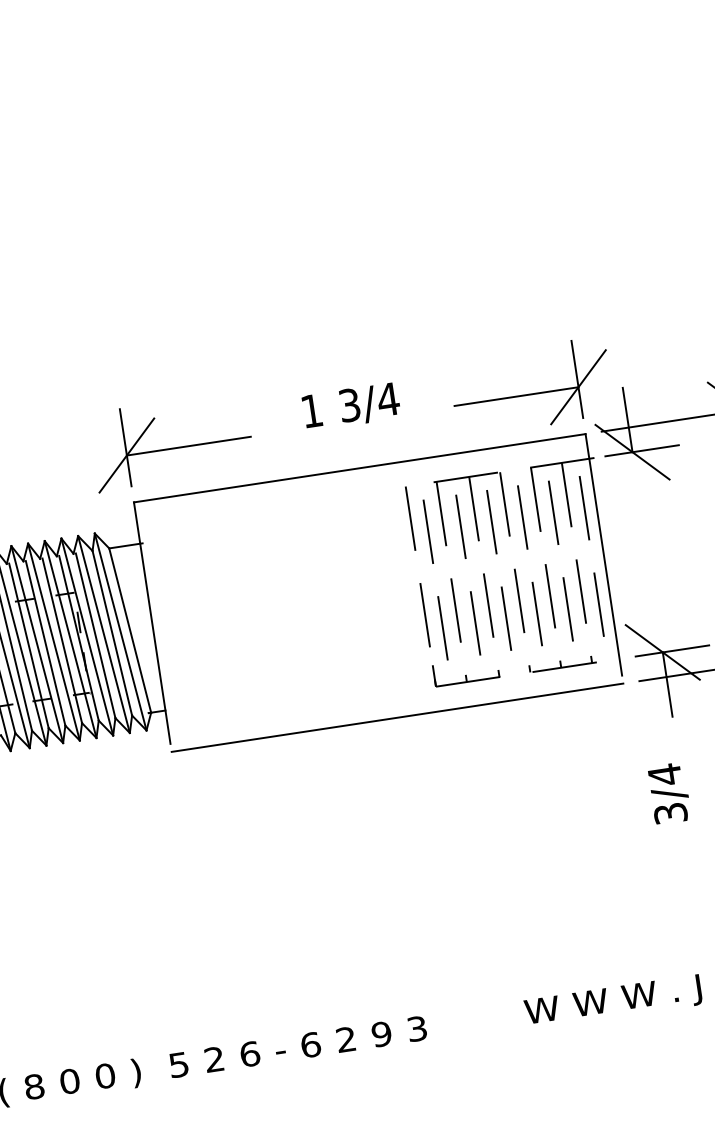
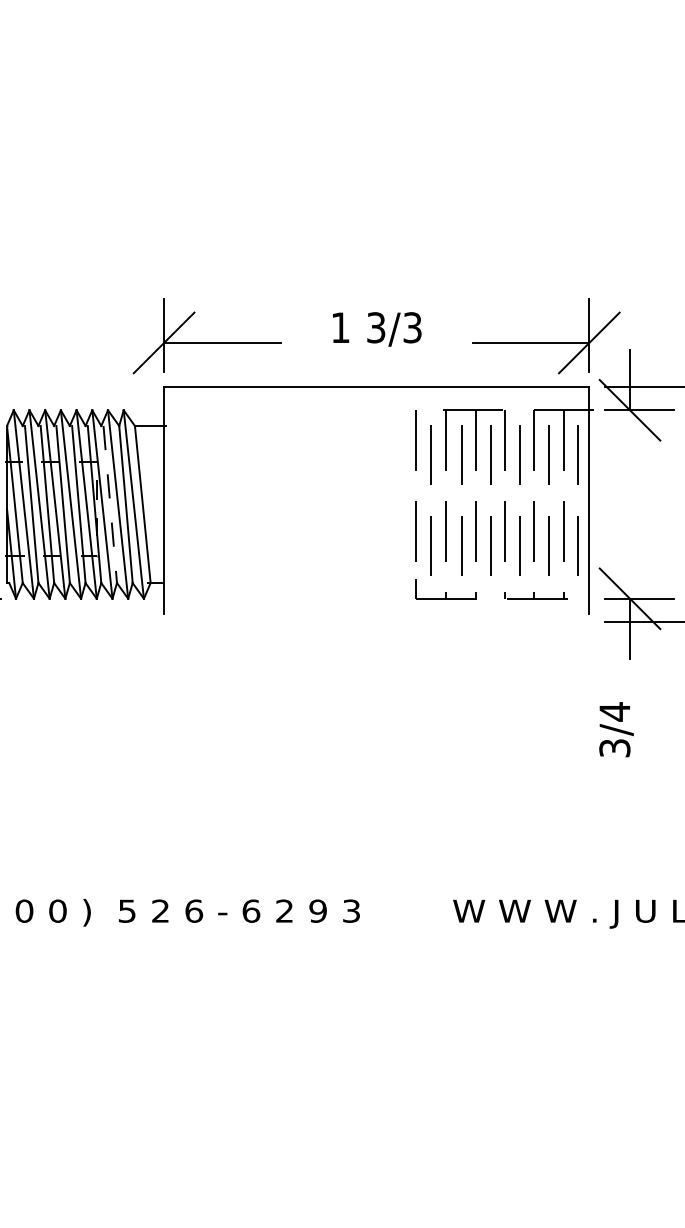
text: (388, 399) -> (412, 327), 3/4 -> 3/3
line: (95, 635) -> (110, 504), solid -> dashed
line: (397, 718) -> (376, 622), removed

